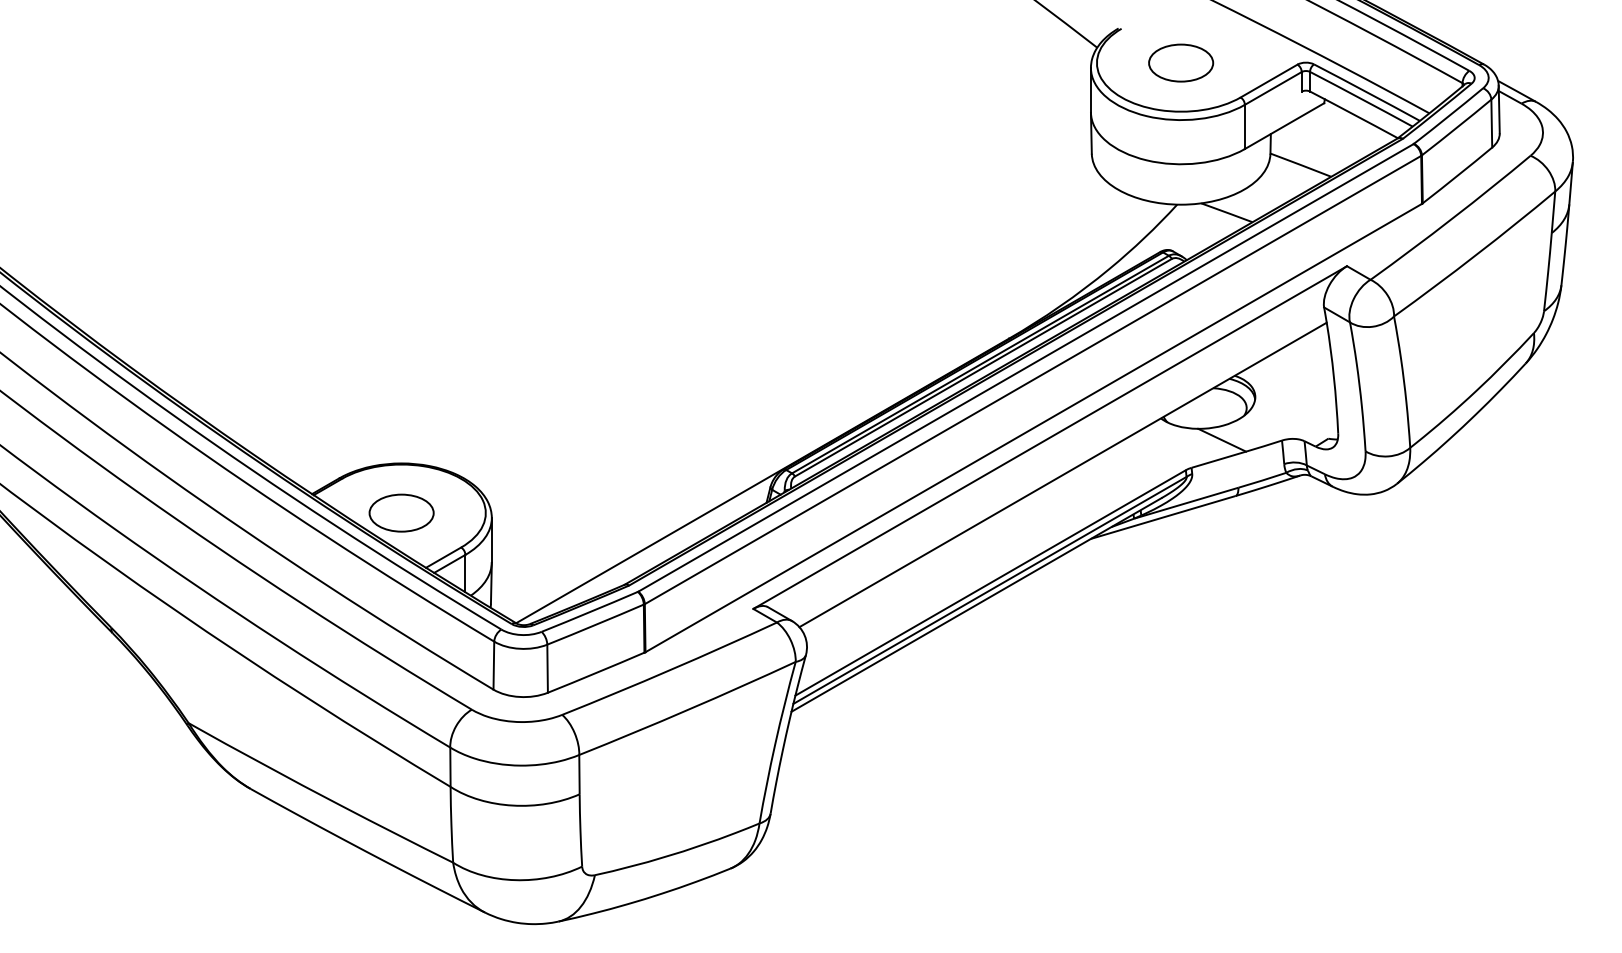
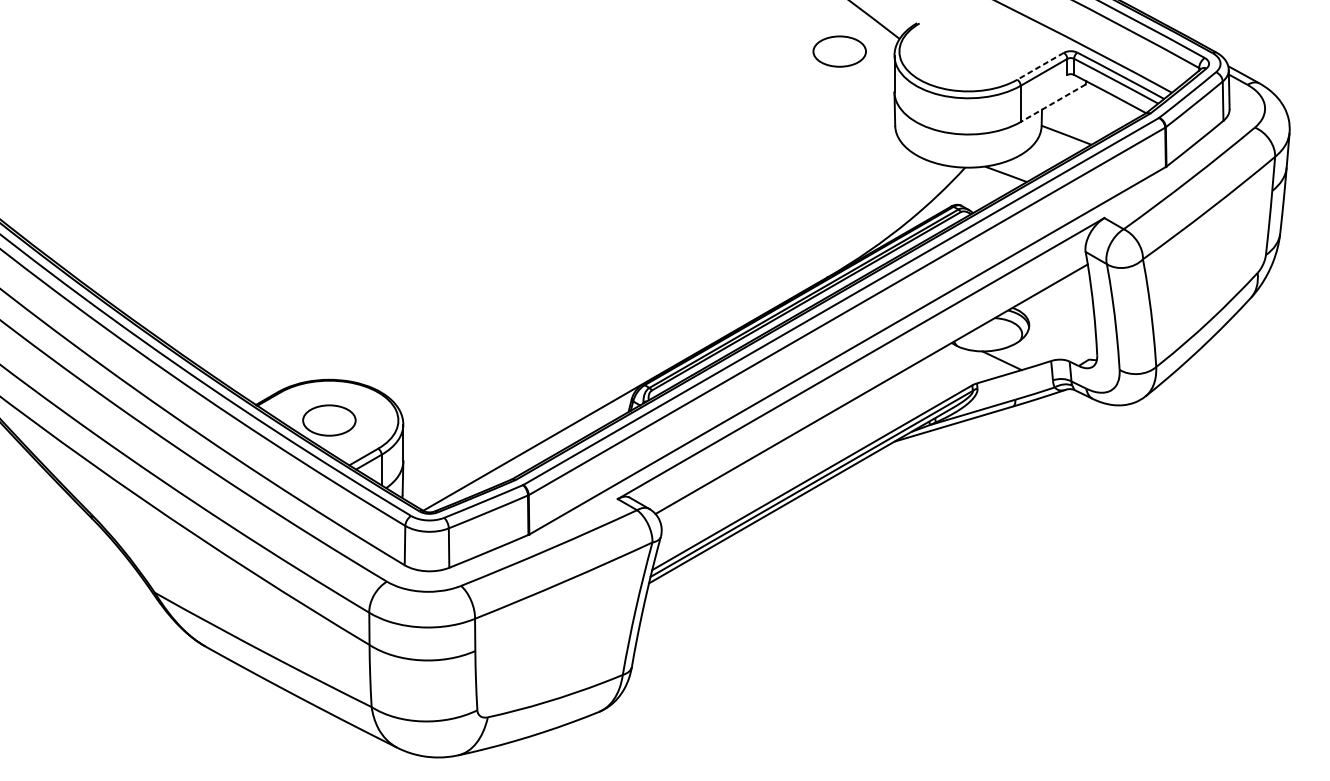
part: (1181, 62) -> (840, 51), moved
line: (1269, 81) -> (1040, 66), solid -> dashed
line: (1284, 126) -> (1053, 103), solid -> dashed

